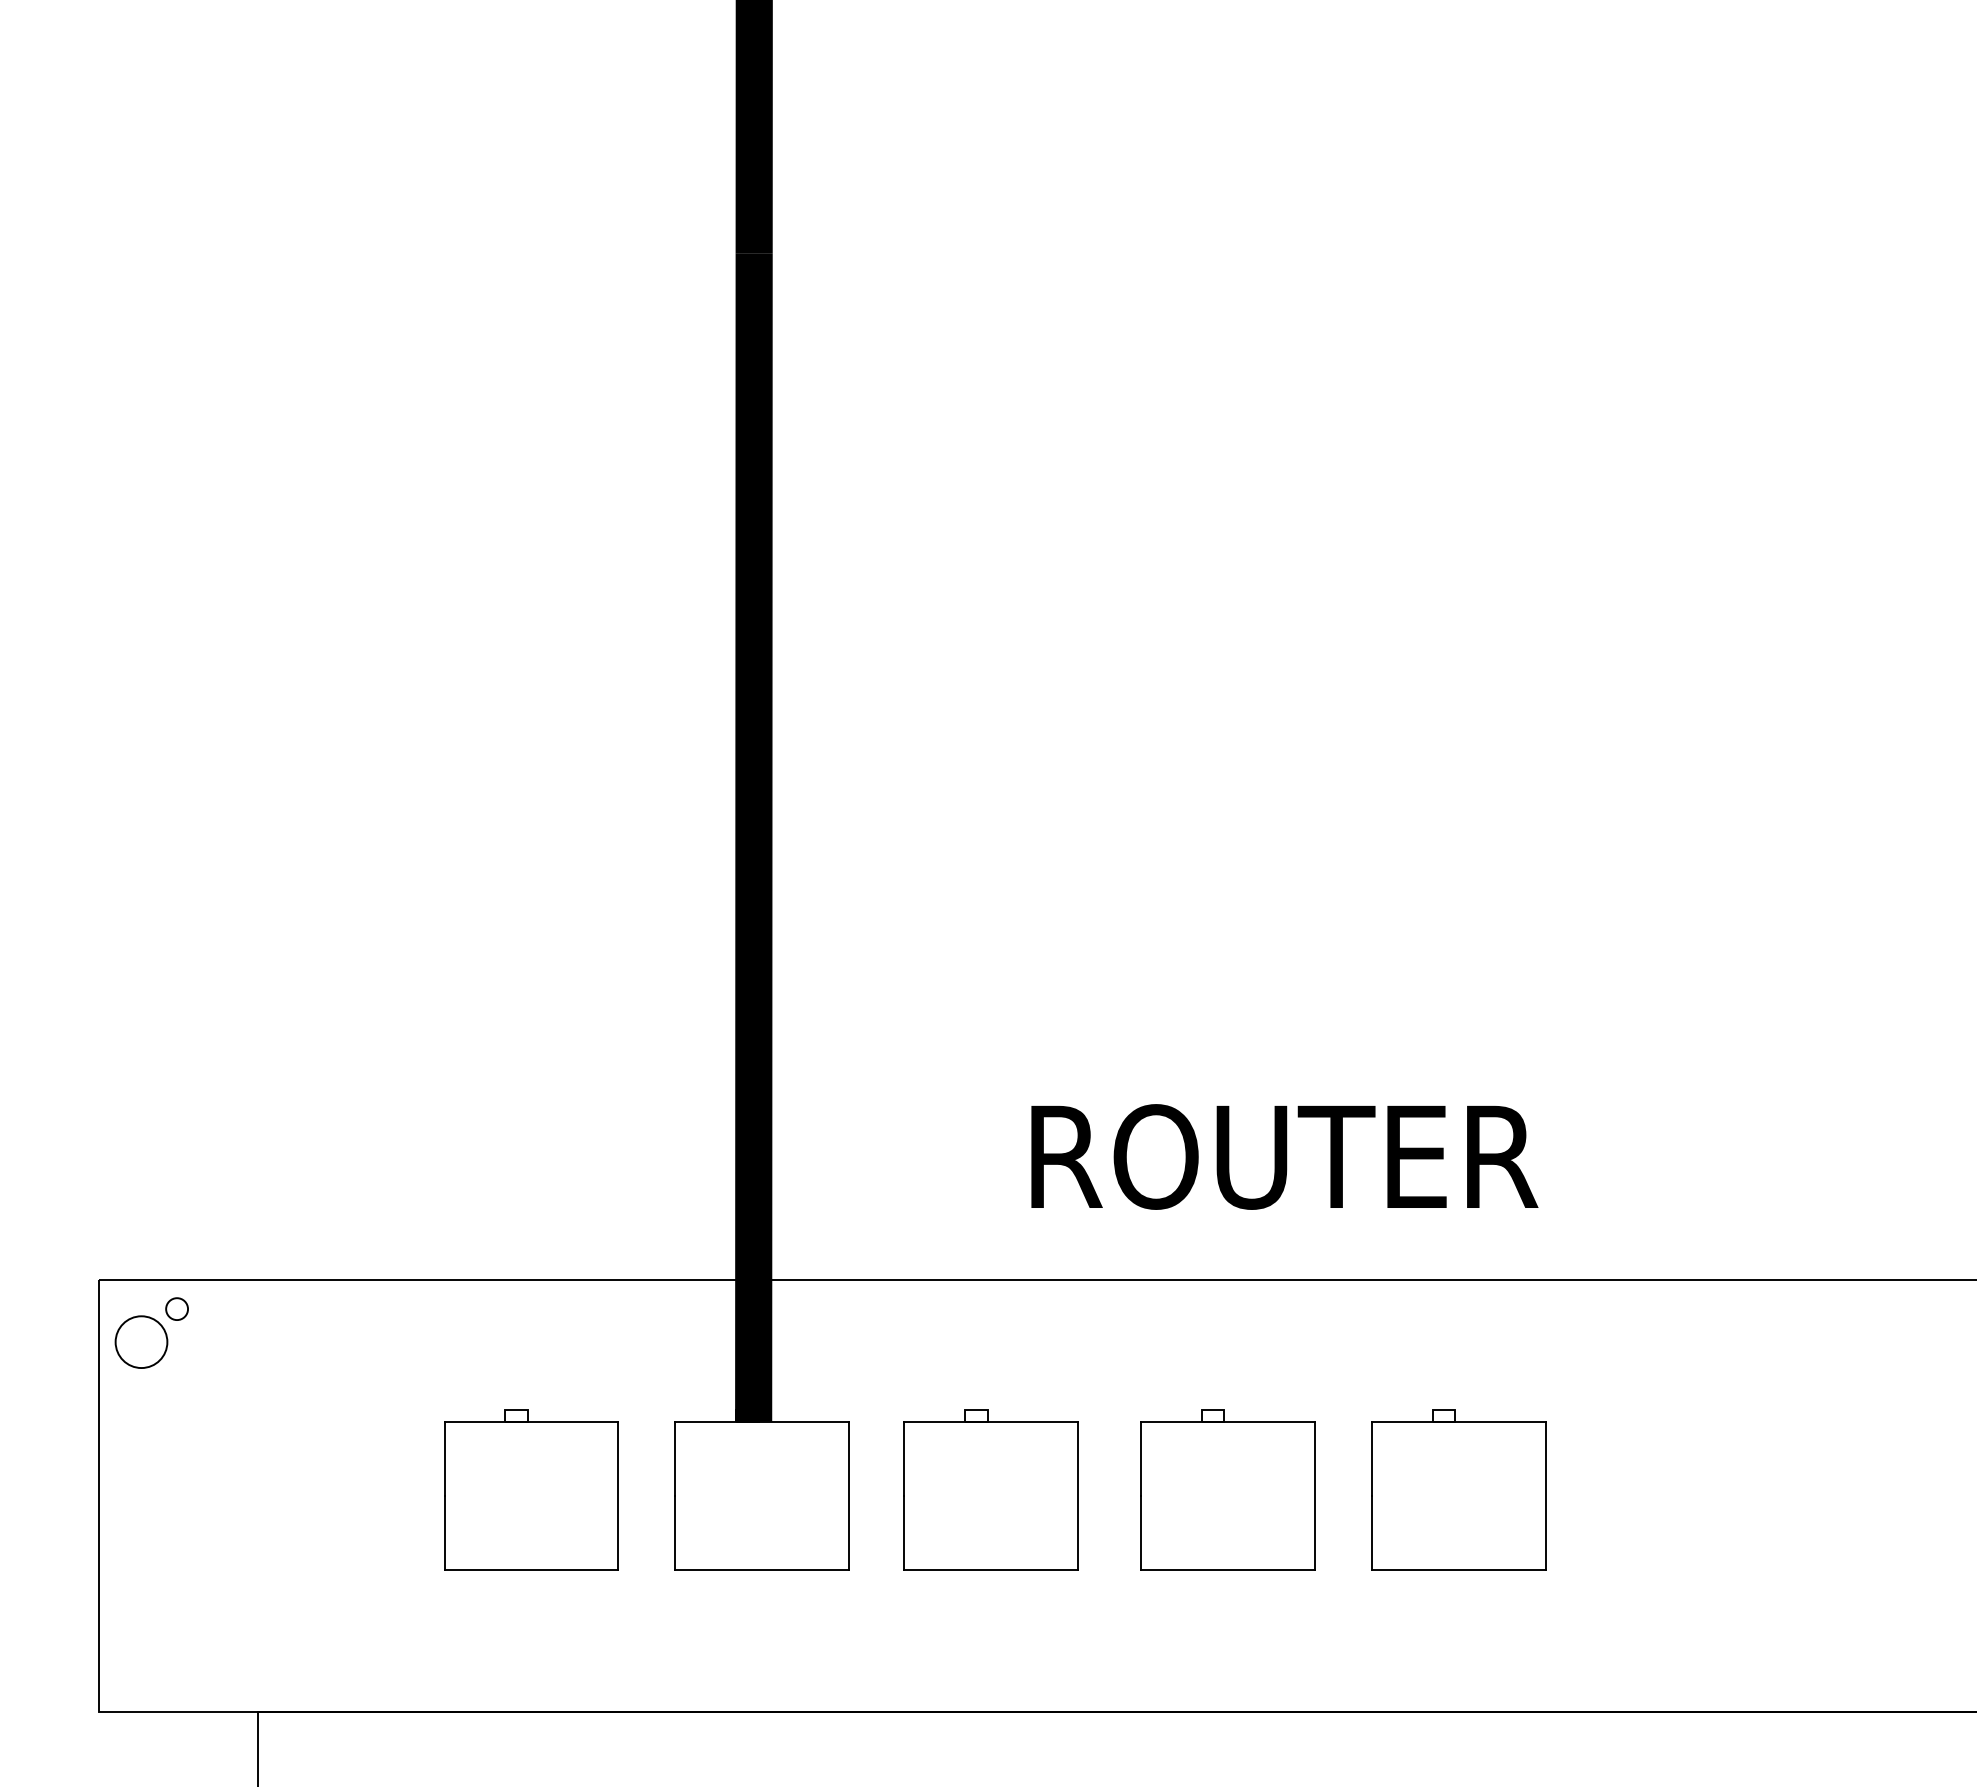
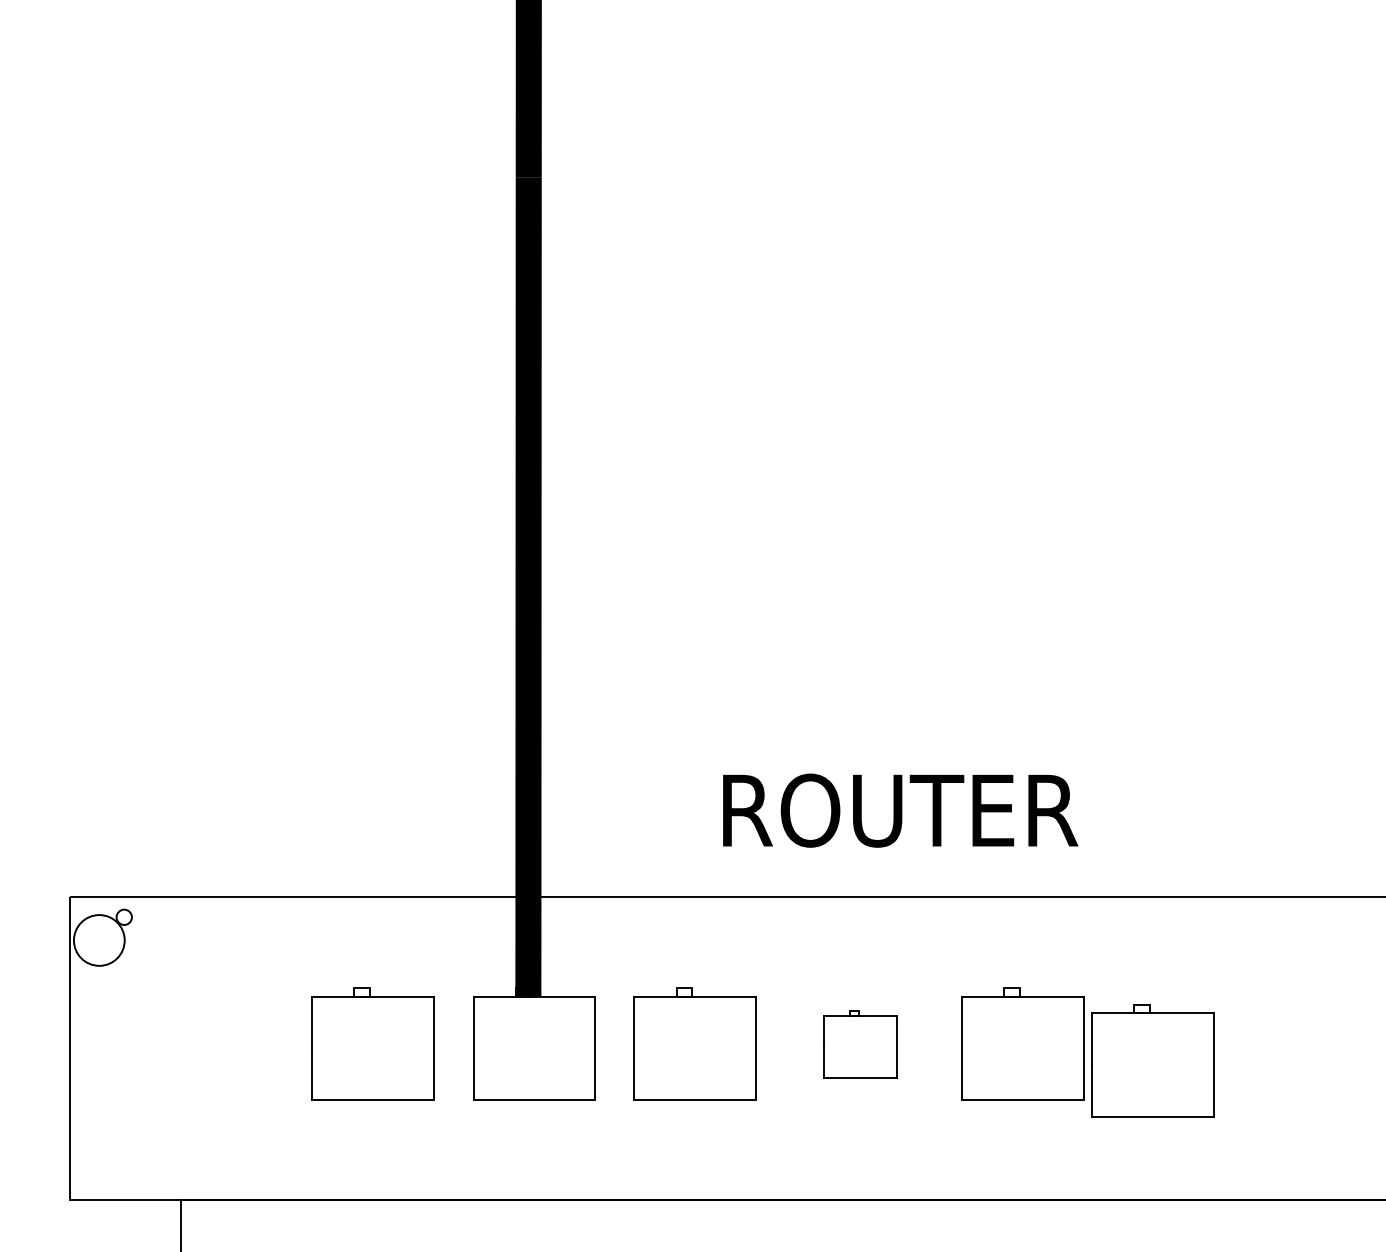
circle: (141, 1342) -> (99, 940), size x1.4
part: (1227, 1489) -> (860, 1043), size x0.6
part: (1643, 1513) -> (1152, 1060), added

